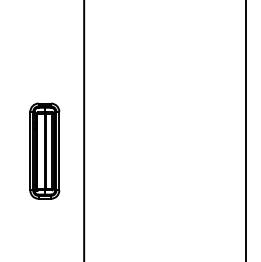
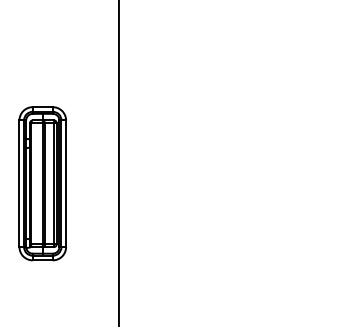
part: (44, 150) -> (42, 182), moved

